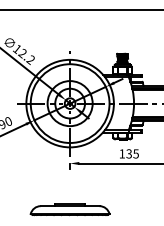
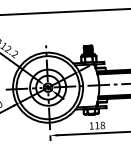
text: (132, 153) -> (99, 125), 135 -> 118

